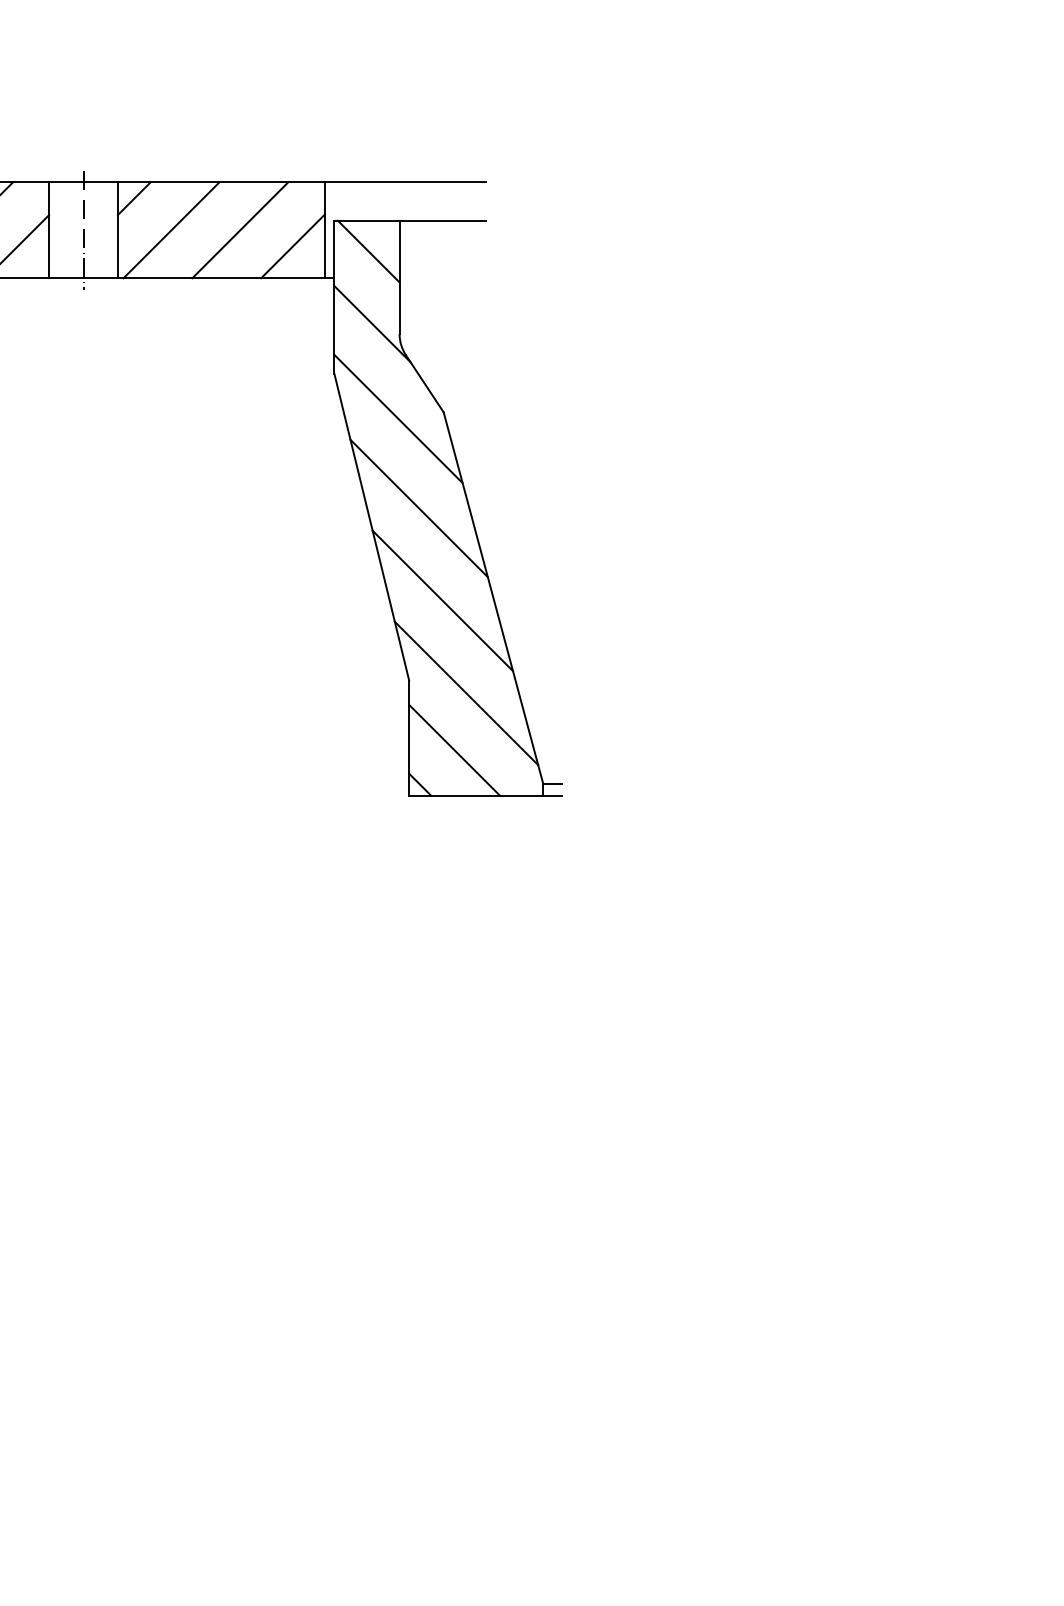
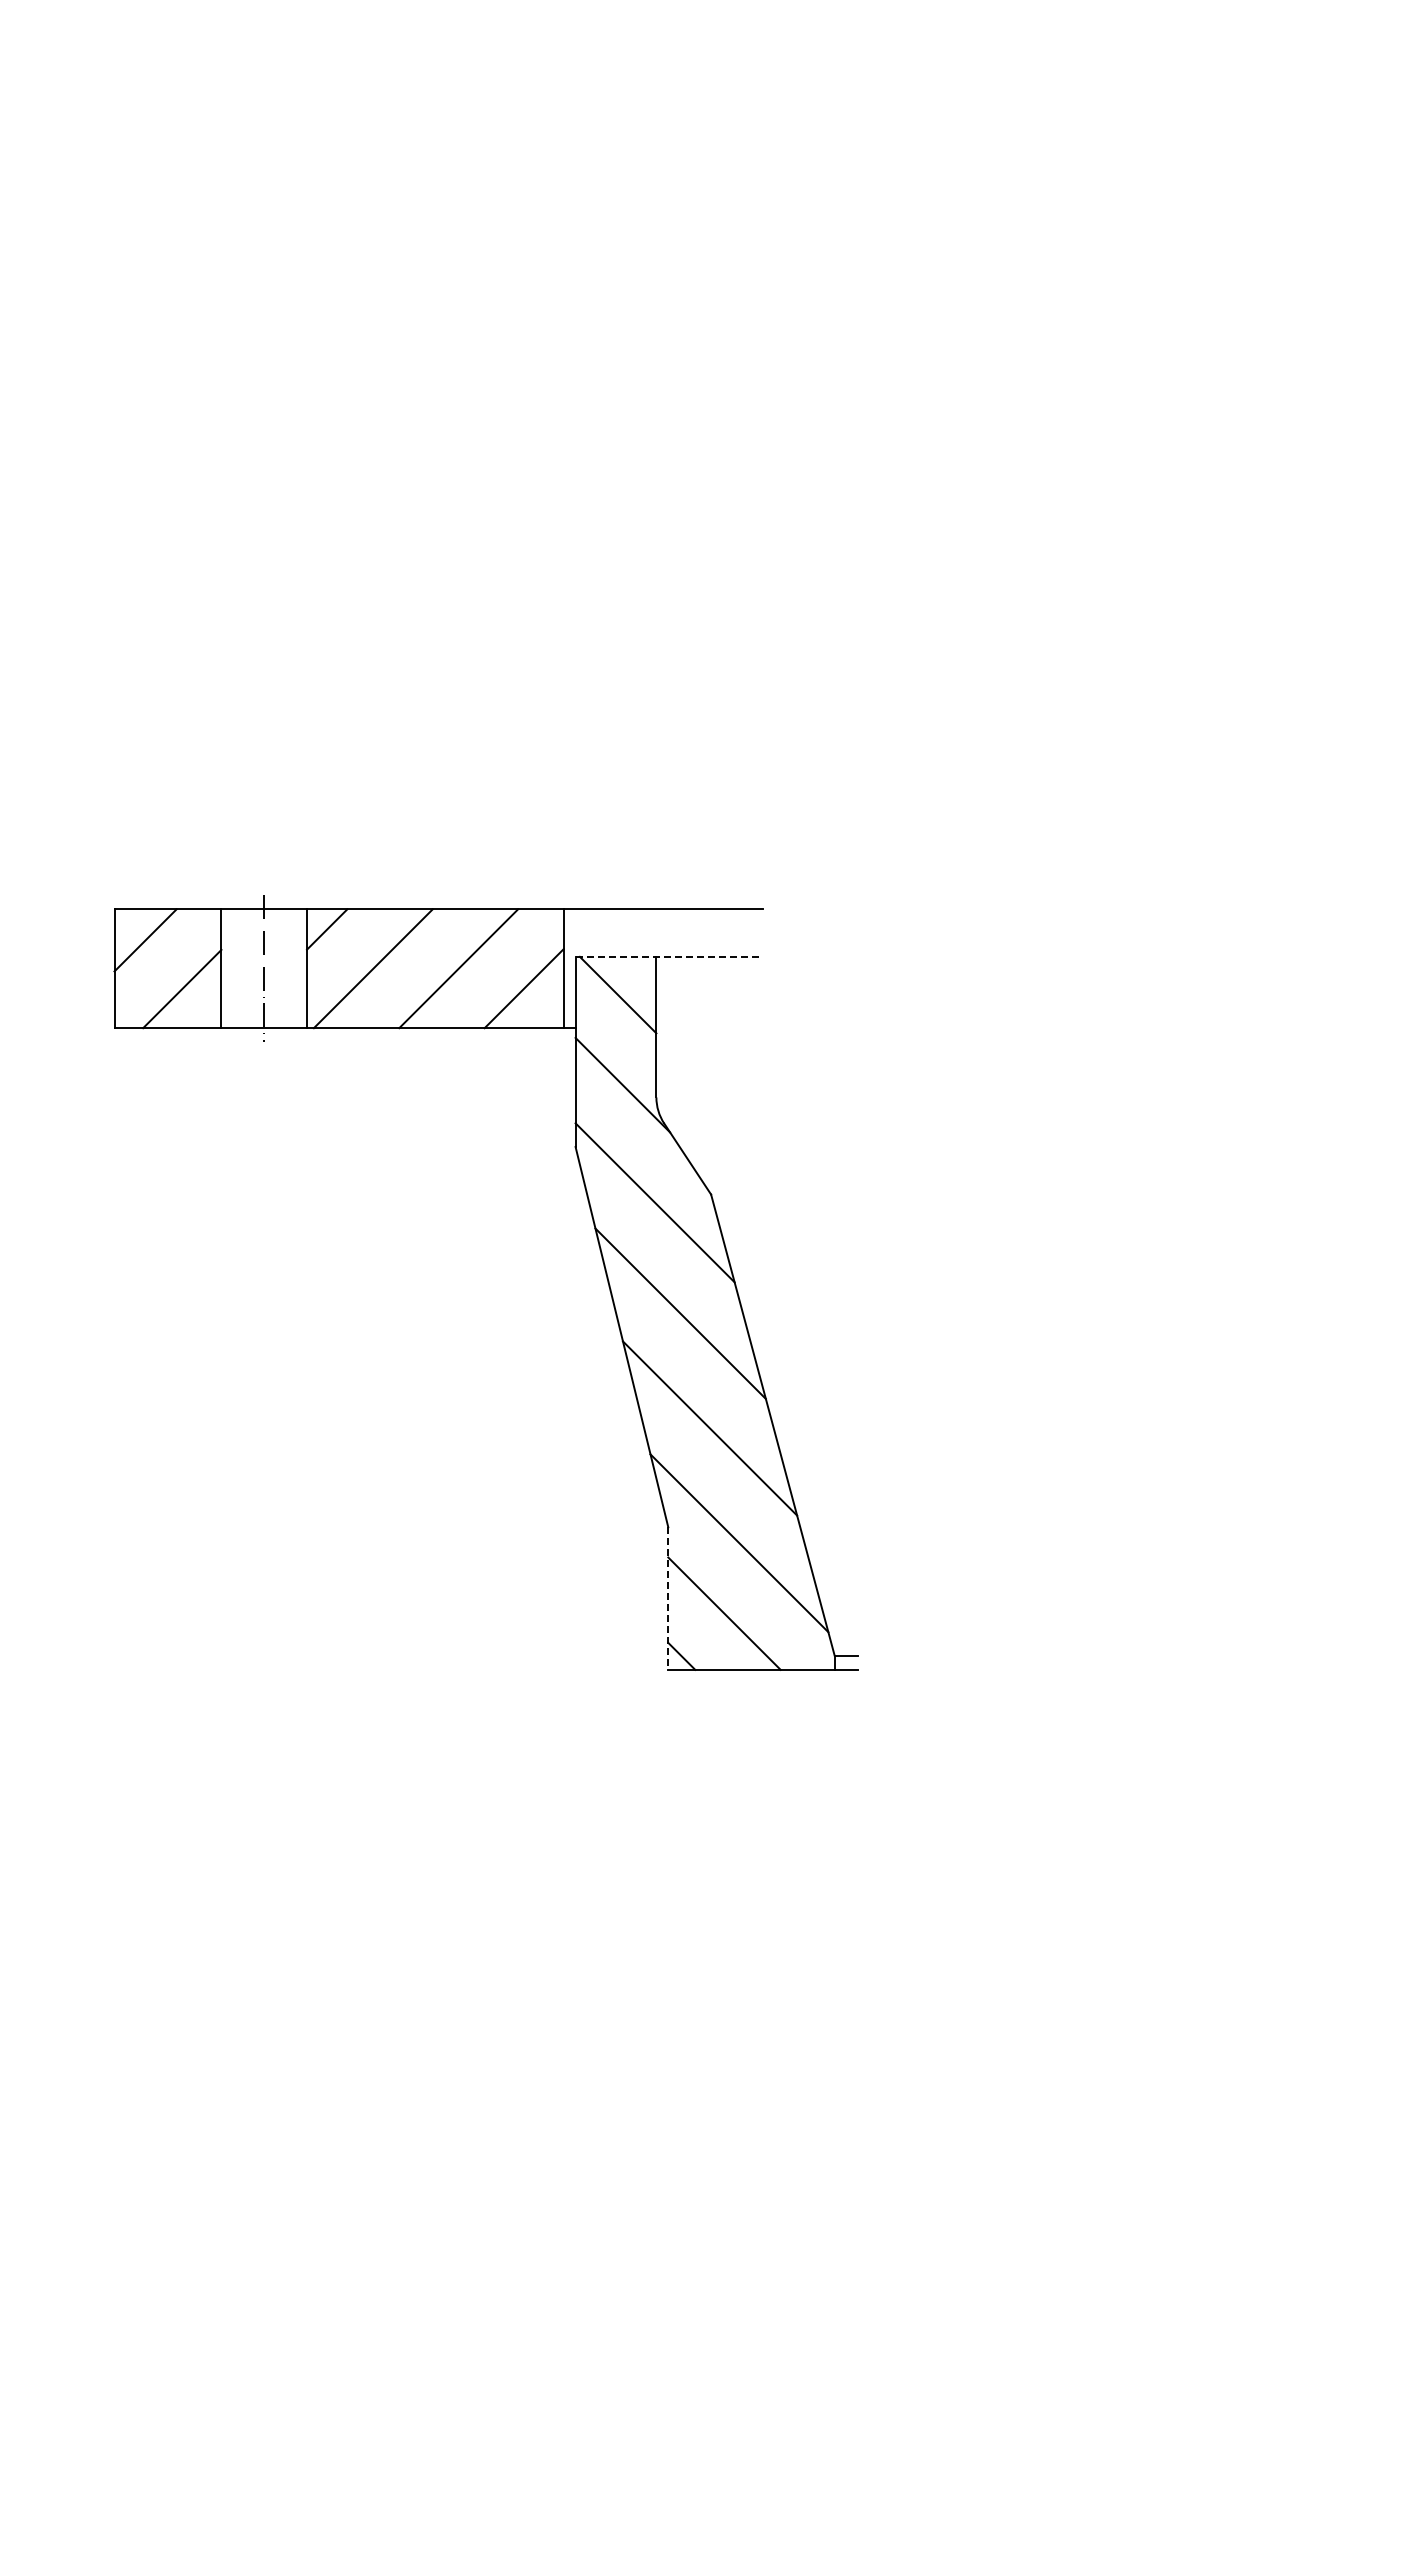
line: (410, 220) -> (669, 956), solid -> dashed
line: (409, 738) -> (668, 1599), solid -> dashed

